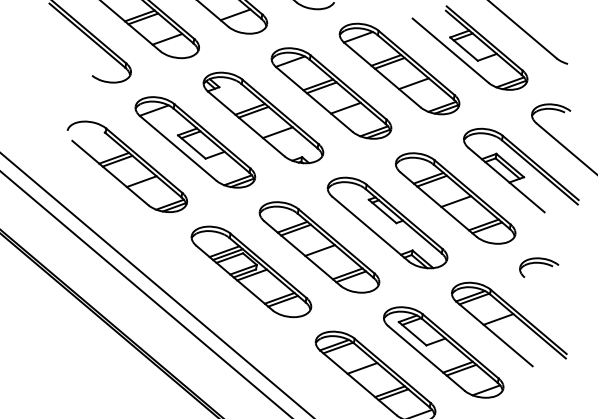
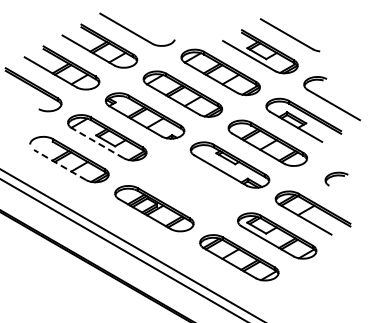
line: (177, 148) -> (97, 143), solid -> dashed
line: (110, 173) -> (60, 165), solid -> dashed
part: (320, 246) -> (192, 186), removed
part: (538, 267) -> (336, 178), moved

